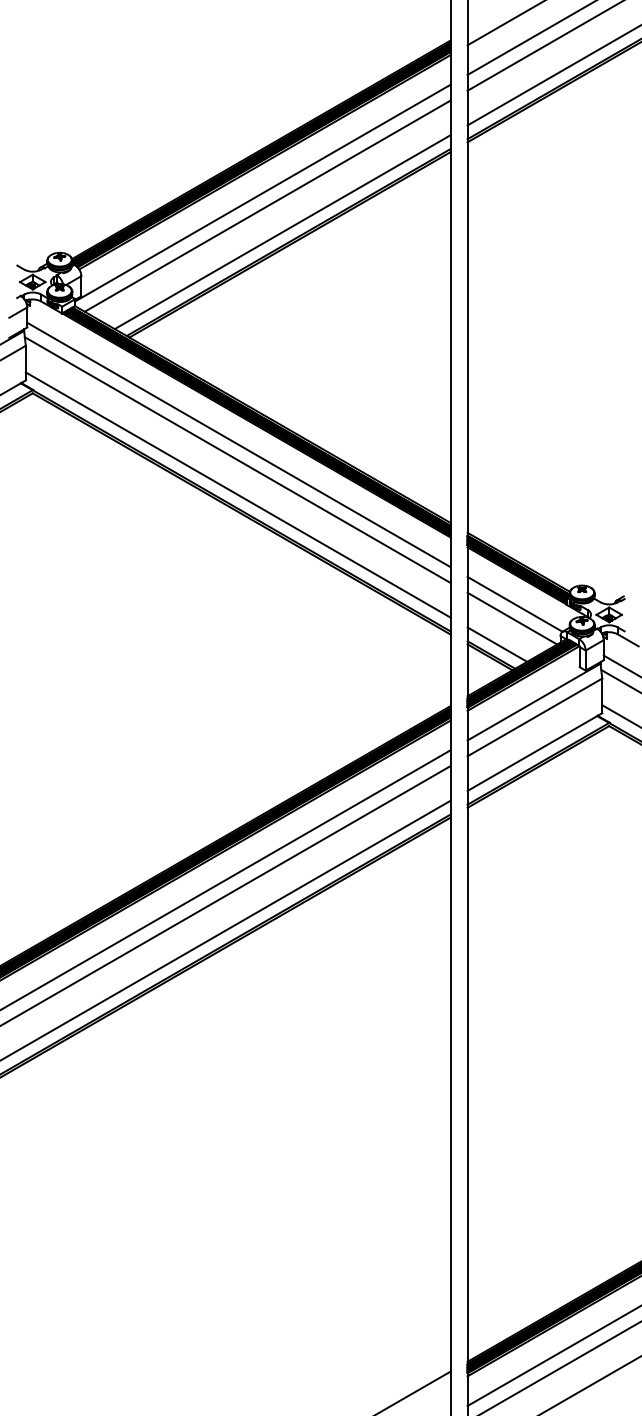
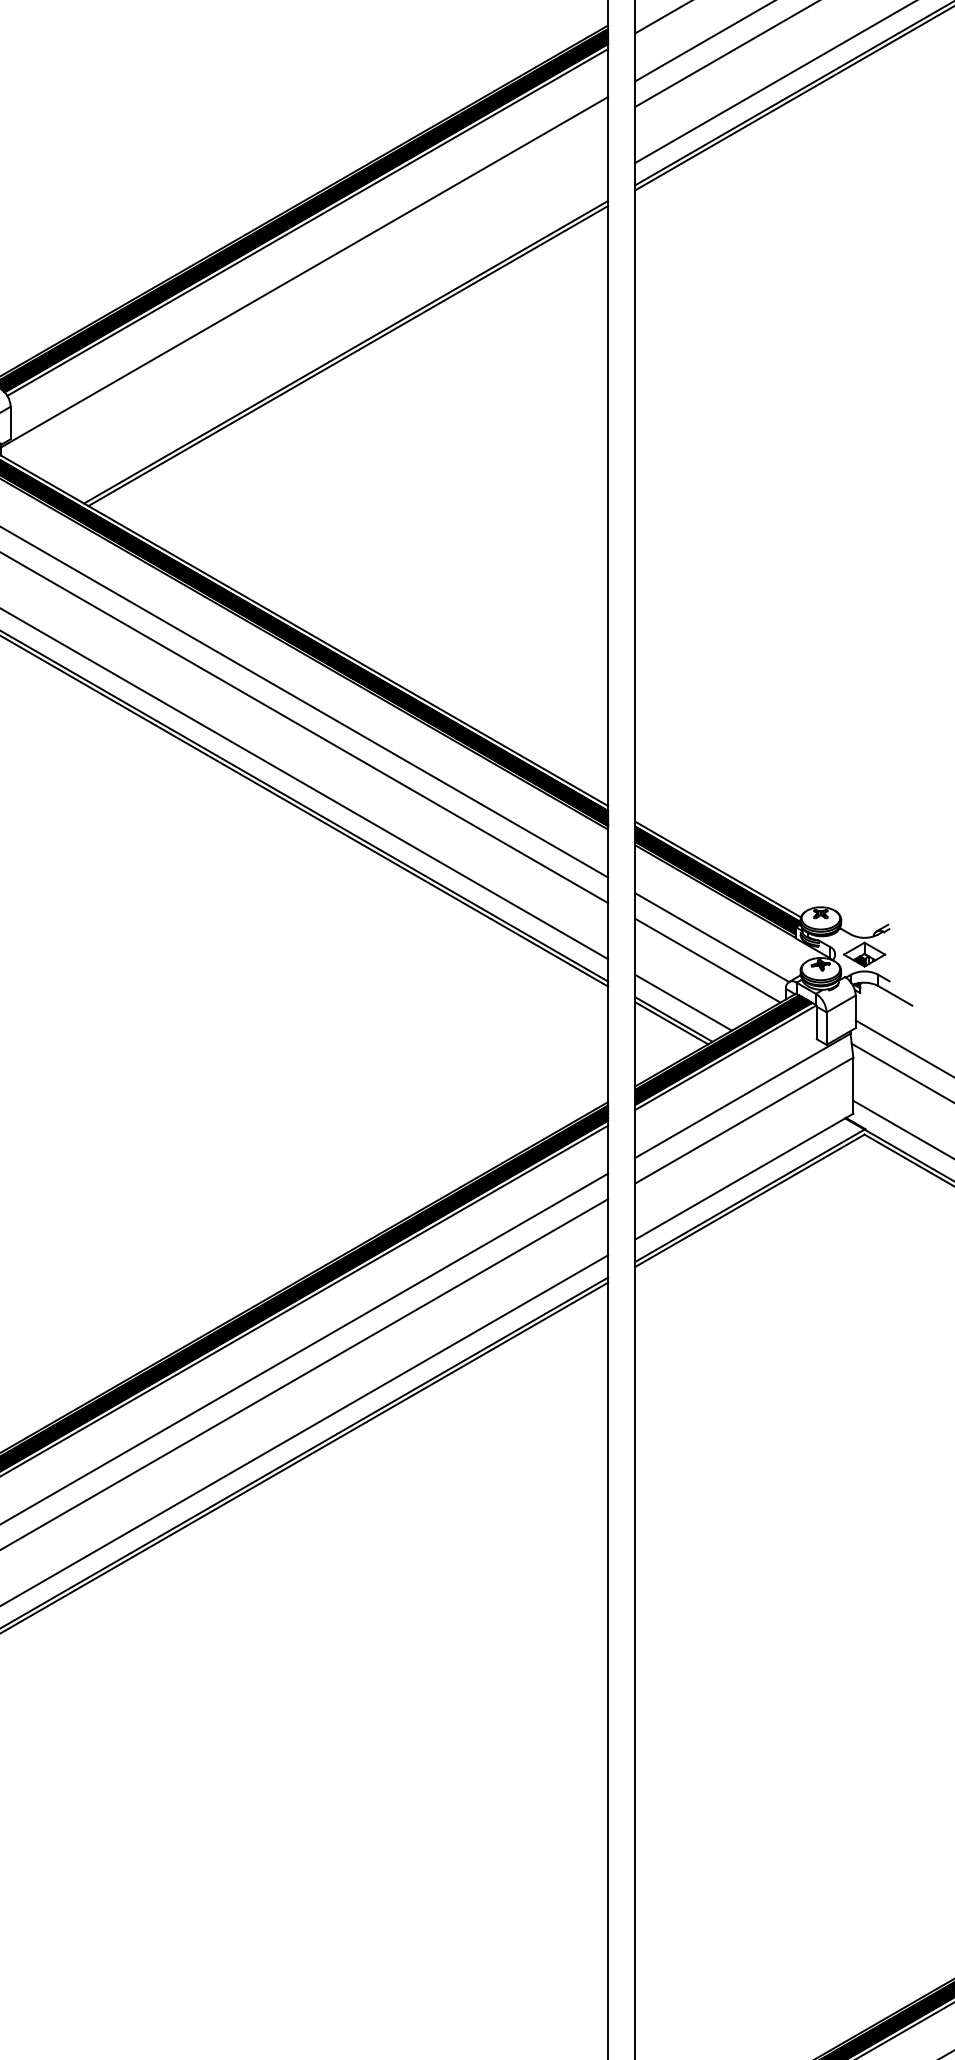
line: (267, 205) -> (311, 292), removed
line: (282, 232) -> (336, 336), removed

